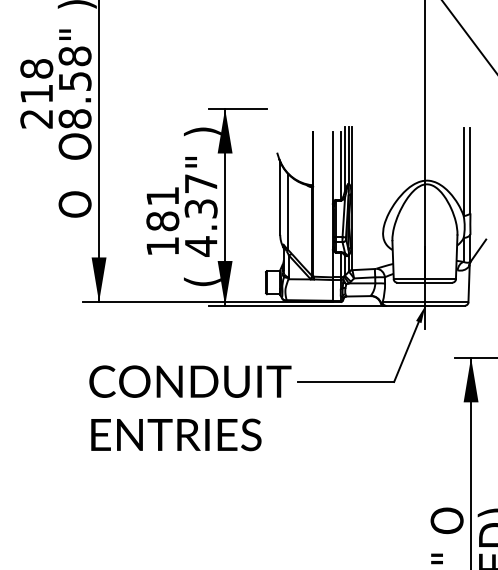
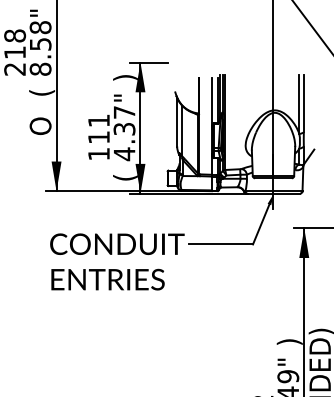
text: (77, 146) -> (42, 87), O -> (
text: (162, 221) -> (98, 137), 181 -> 111
text: (448, 520) -> (289, 336), O -> )

